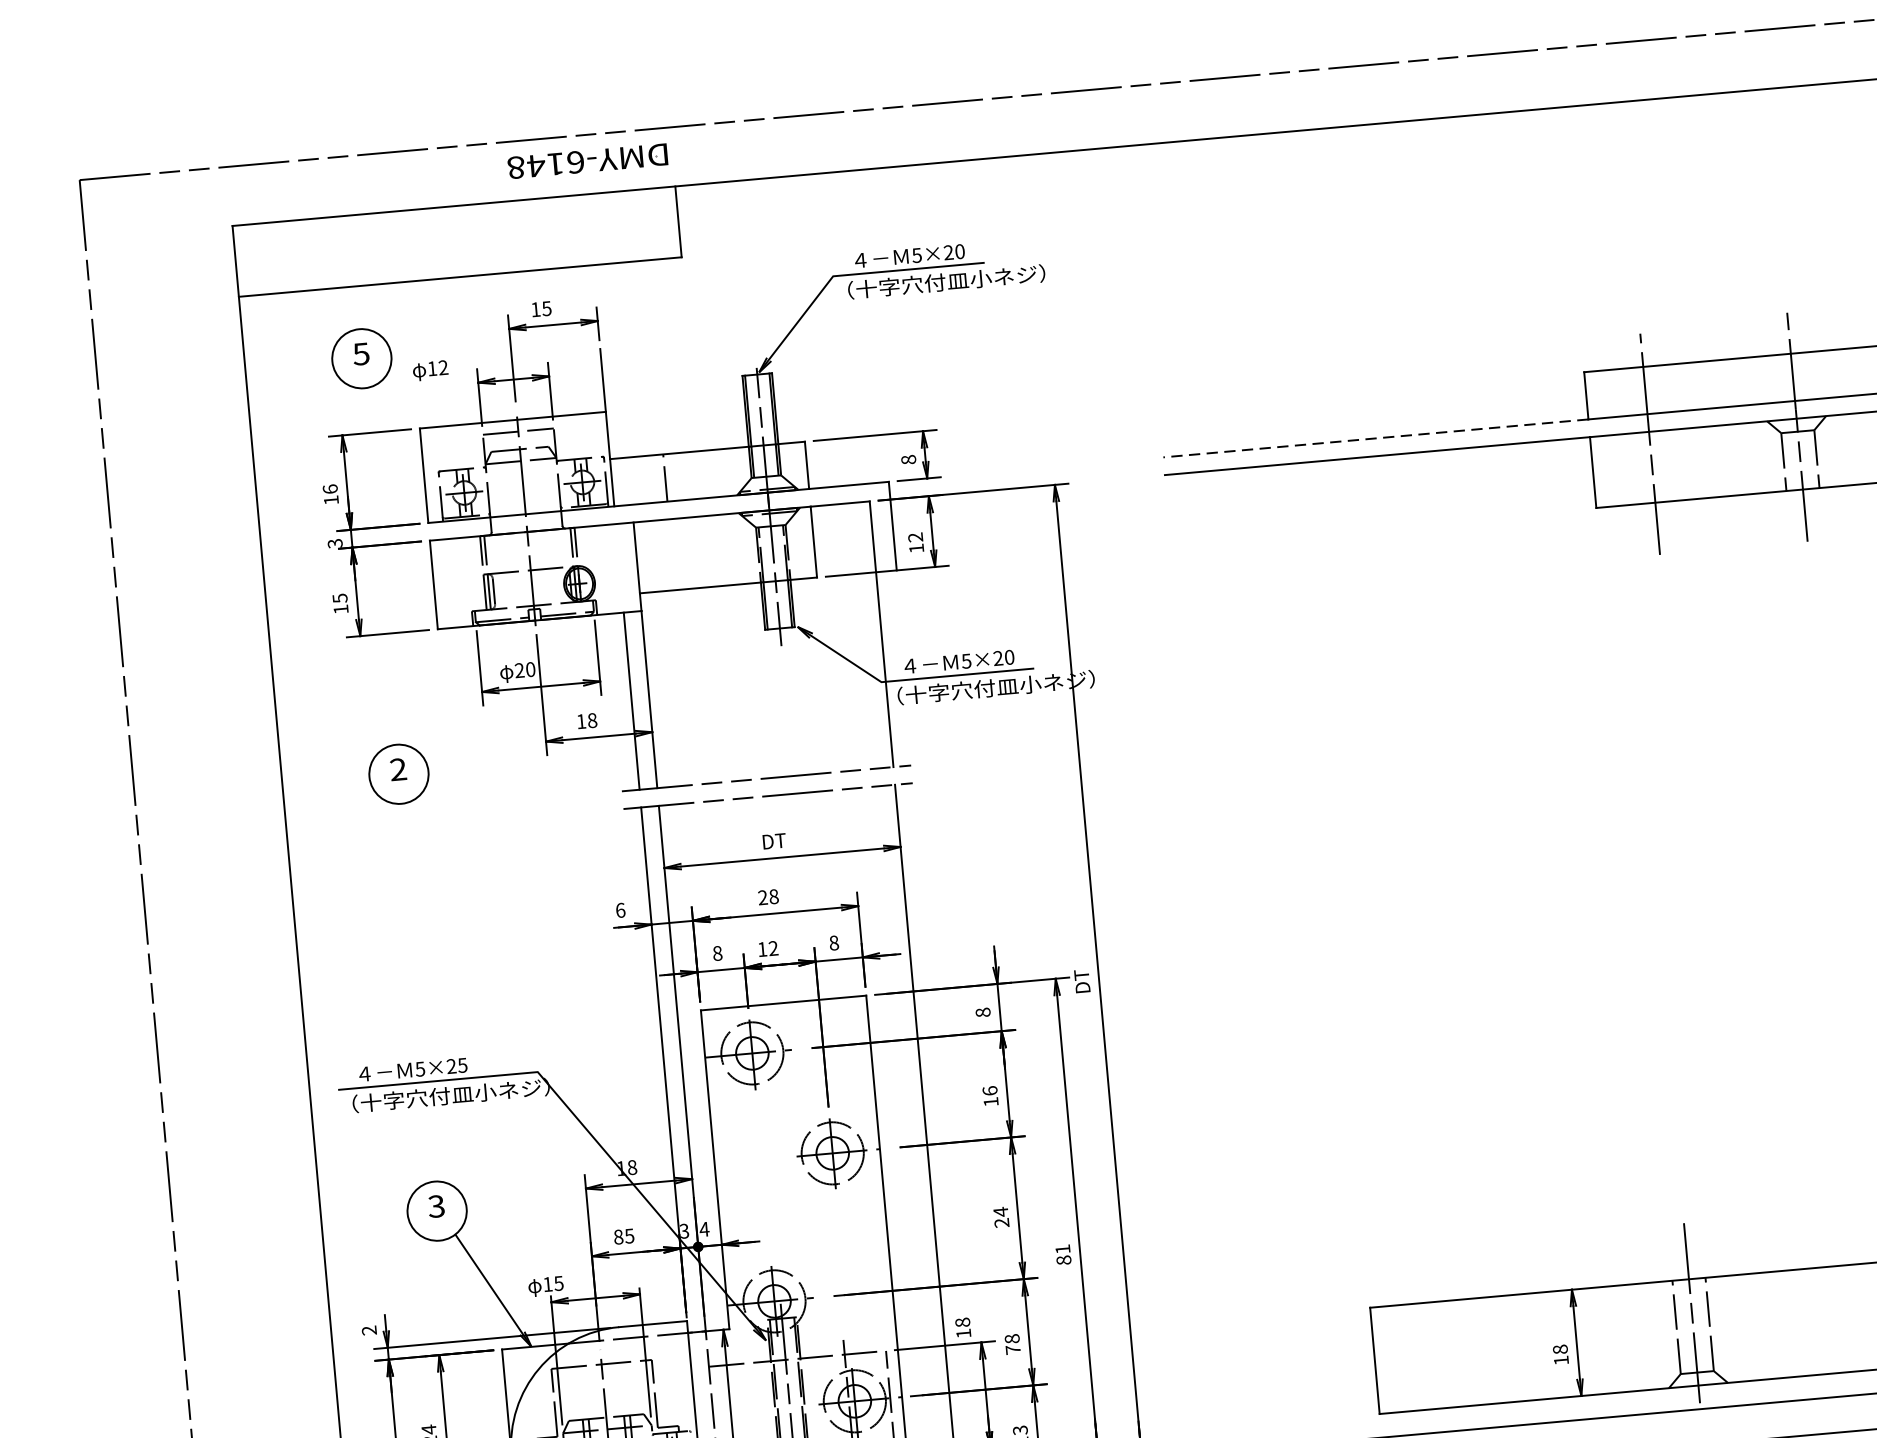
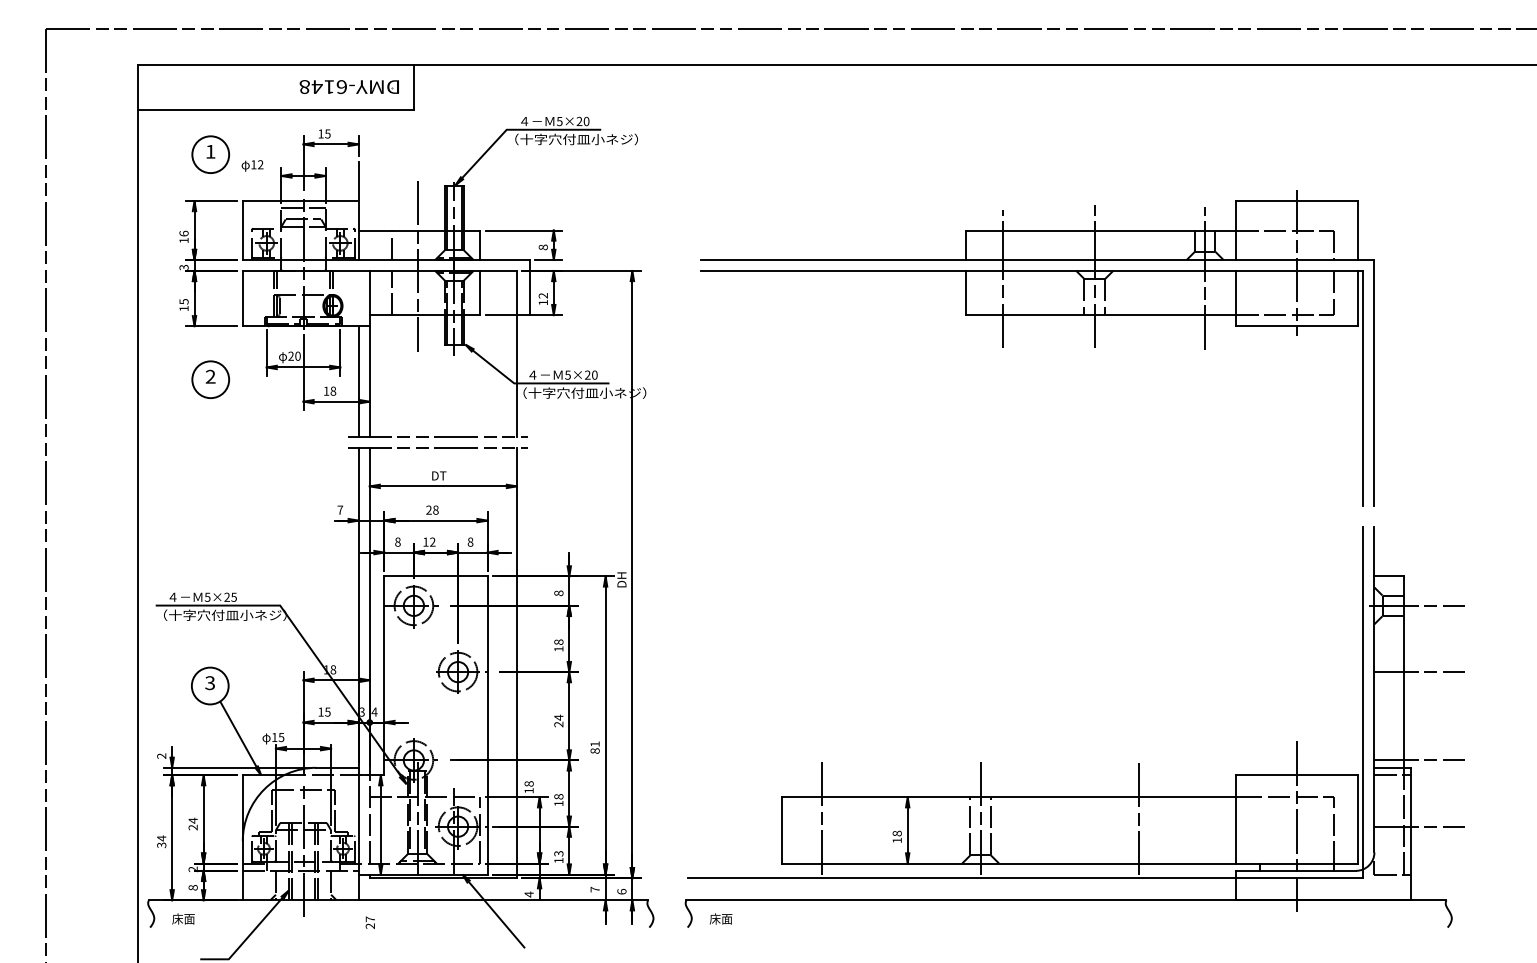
part: (586, 160) -> (348, 86), moved
text: (361, 353) -> (210, 151), 5 -> 1
line: (1374, 437) -> (832, 259), dashed -> solid
line: (709, 508) -> (417, 266), added
line: (671, 553) -> (391, 292), added
part: (398, 773) -> (210, 379), moved
text: (620, 909) -> (340, 509), 6 -> 7
text: (1081, 981) -> (621, 579), DT -> DH
text: (989, 1089) -> (558, 641), 16 -> 18
text: (617, 1236) -> (320, 711), 85 -> 15
line: (1438, 1334) -> (822, 817), added
text: (1012, 1349) -> (558, 803), 78 -> 18

